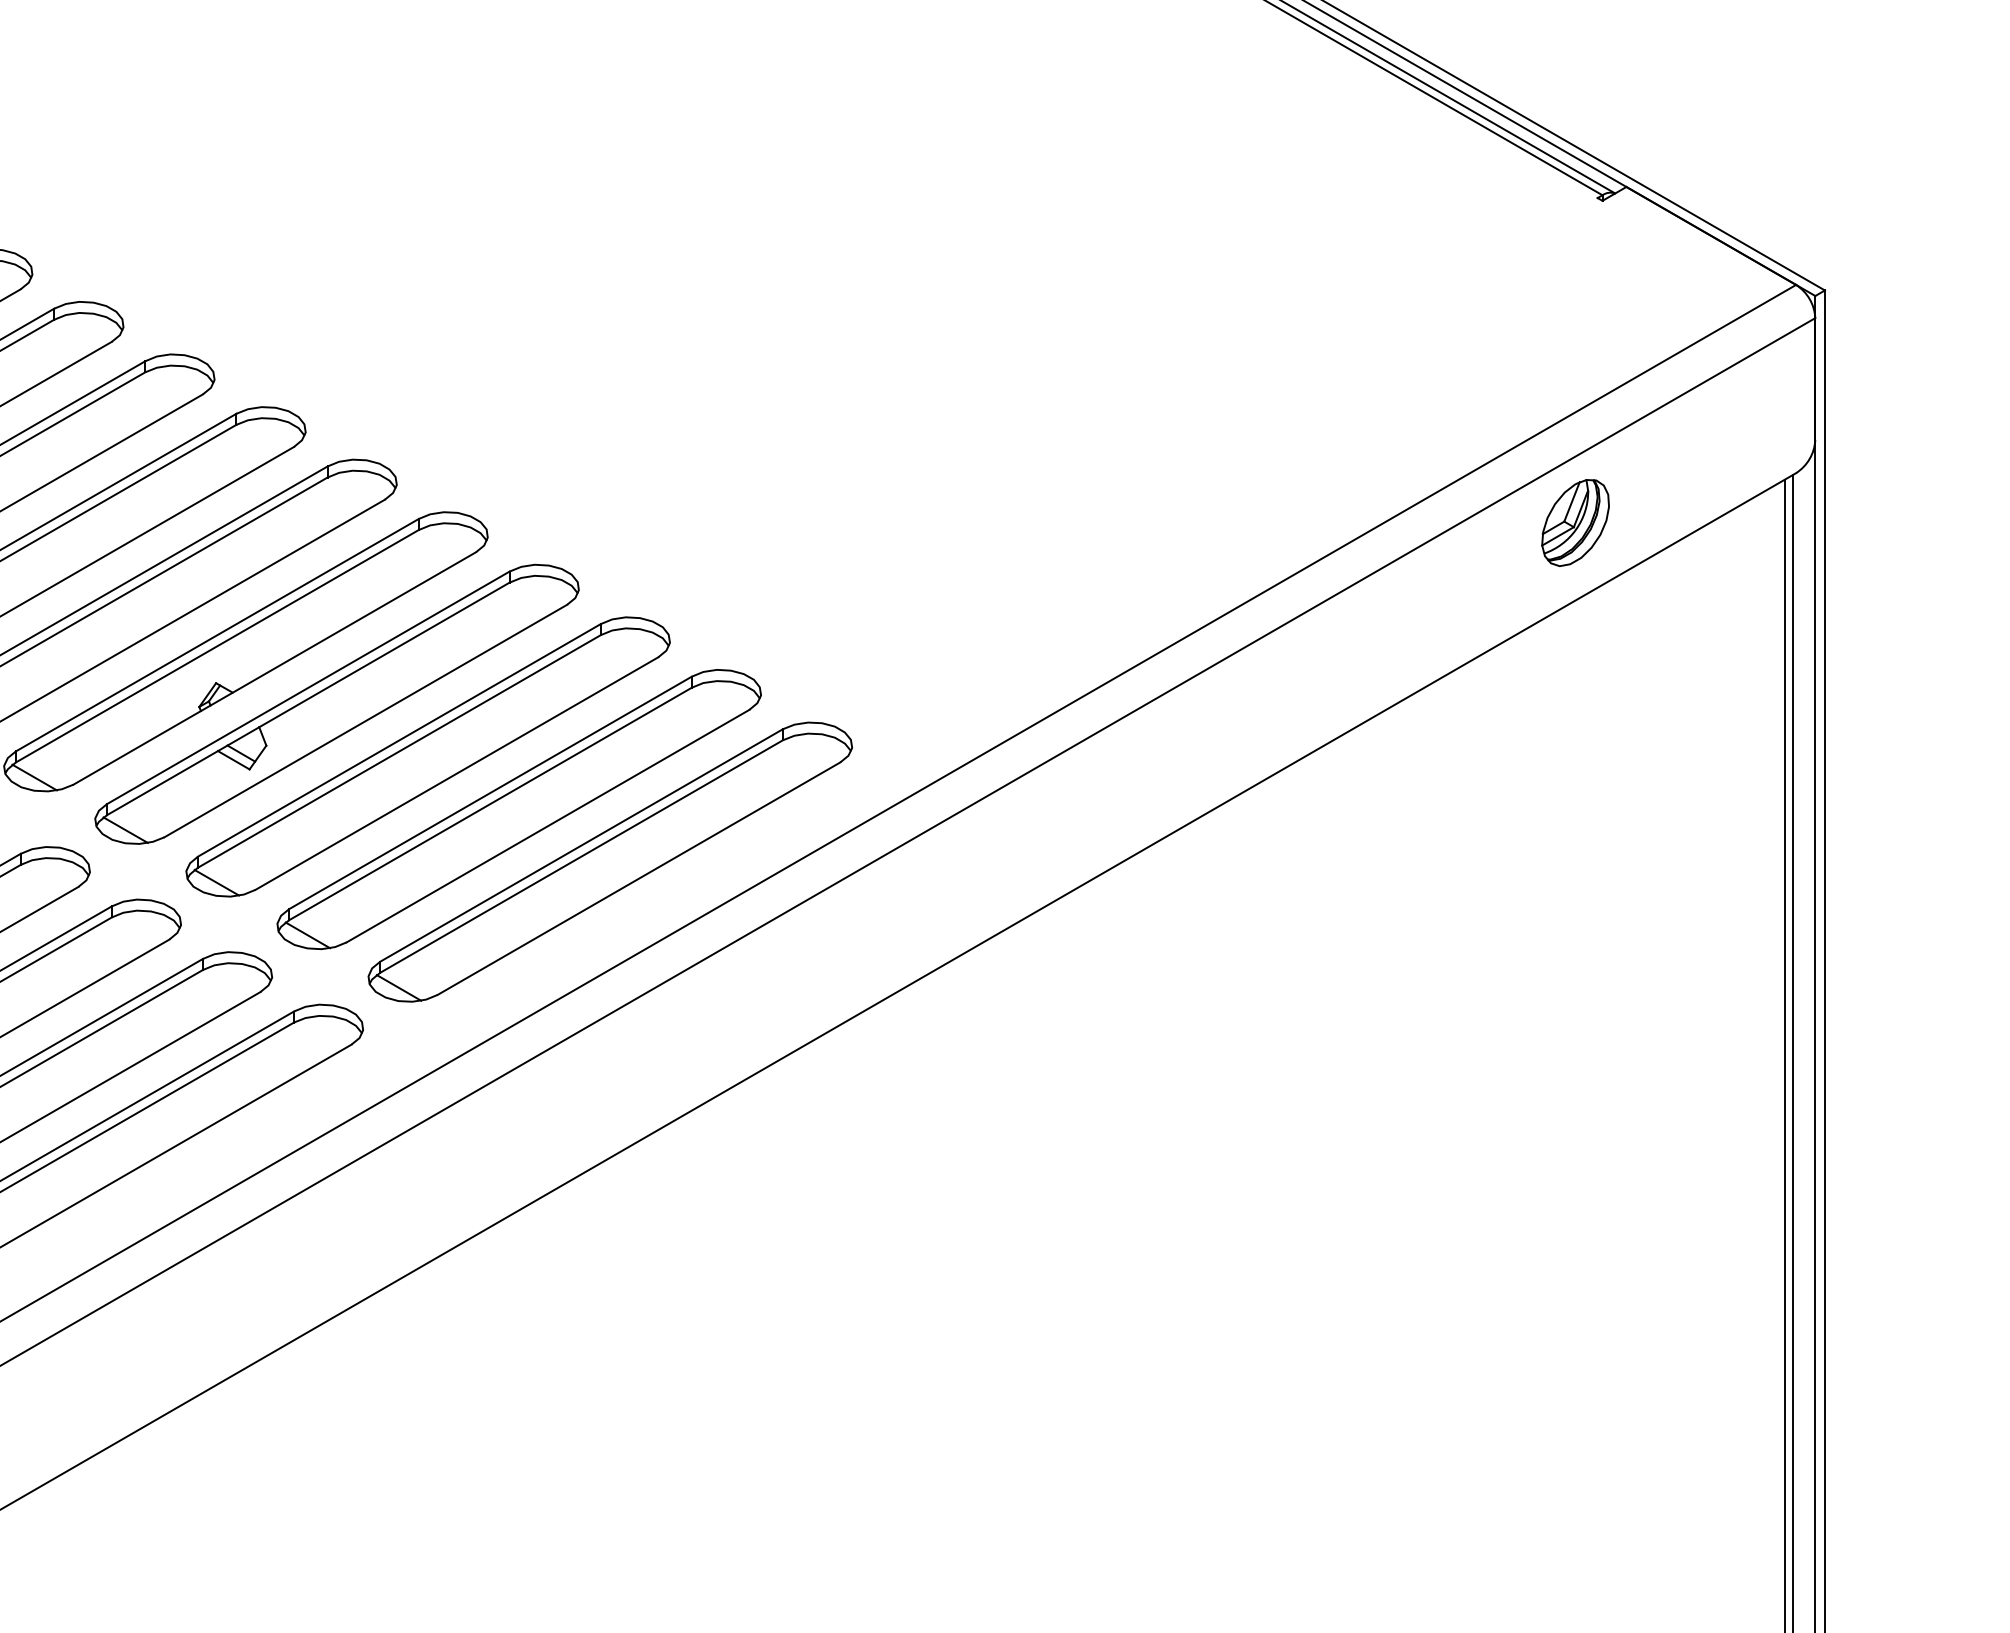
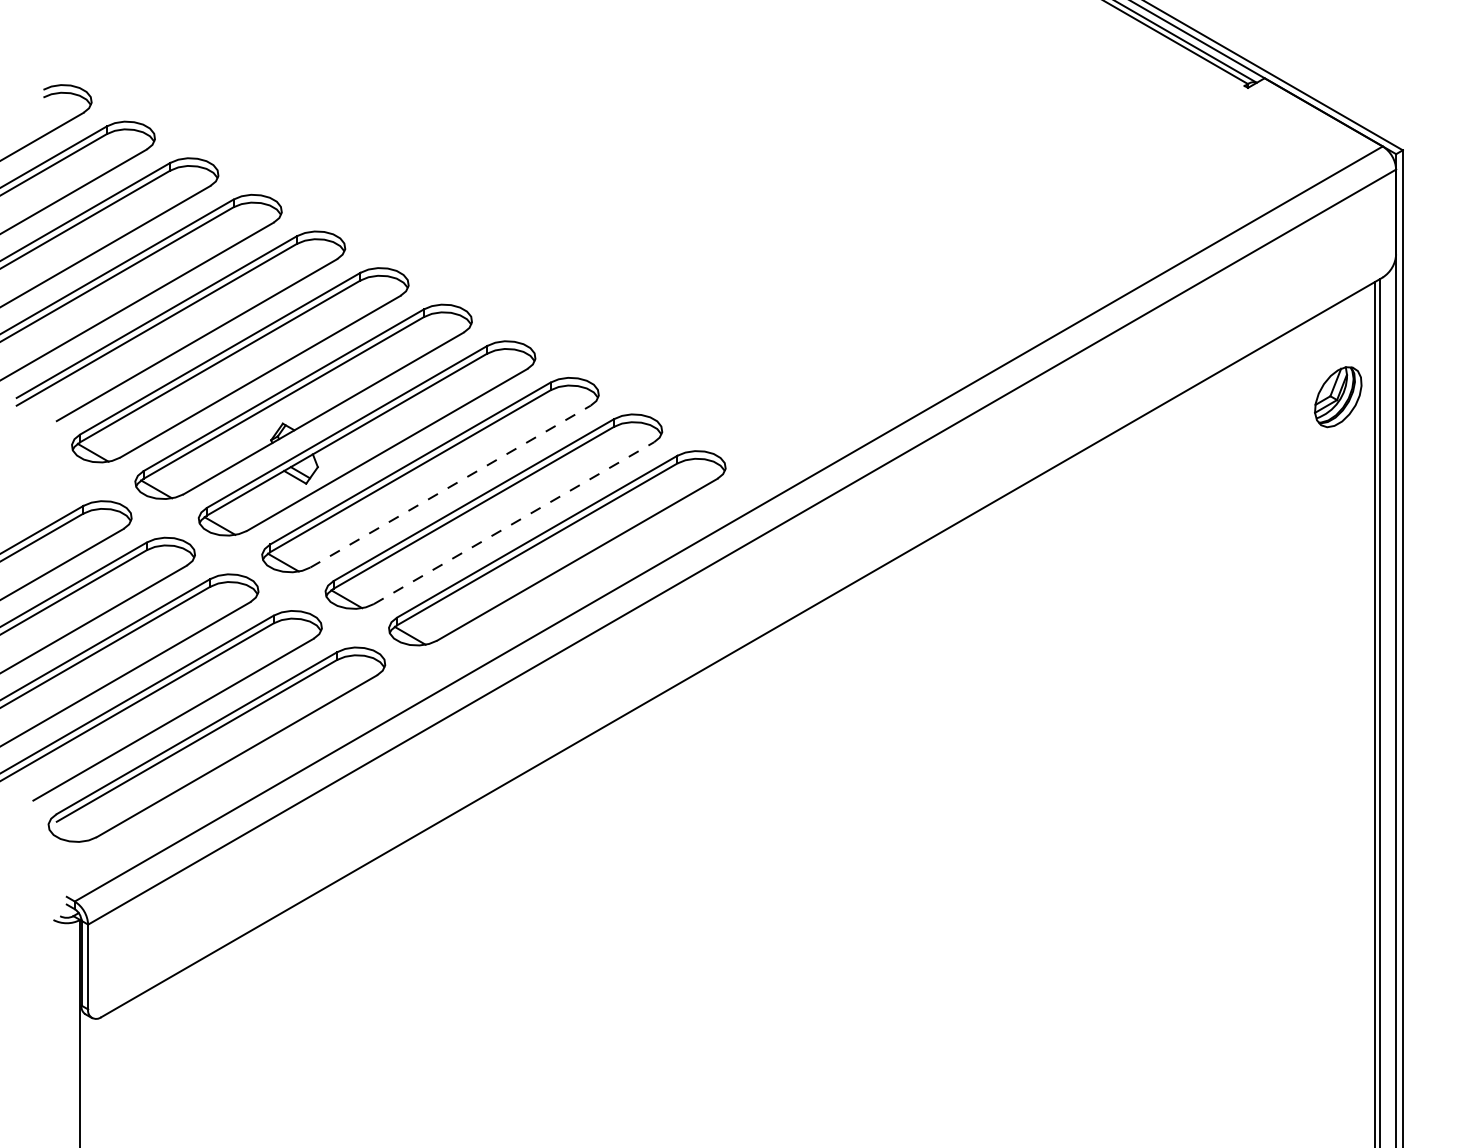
part: (1575, 523) -> (1338, 397), moved
line: (456, 773) -> (450, 486), solid -> dashed
line: (547, 826) -> (513, 523), solid -> dashed

